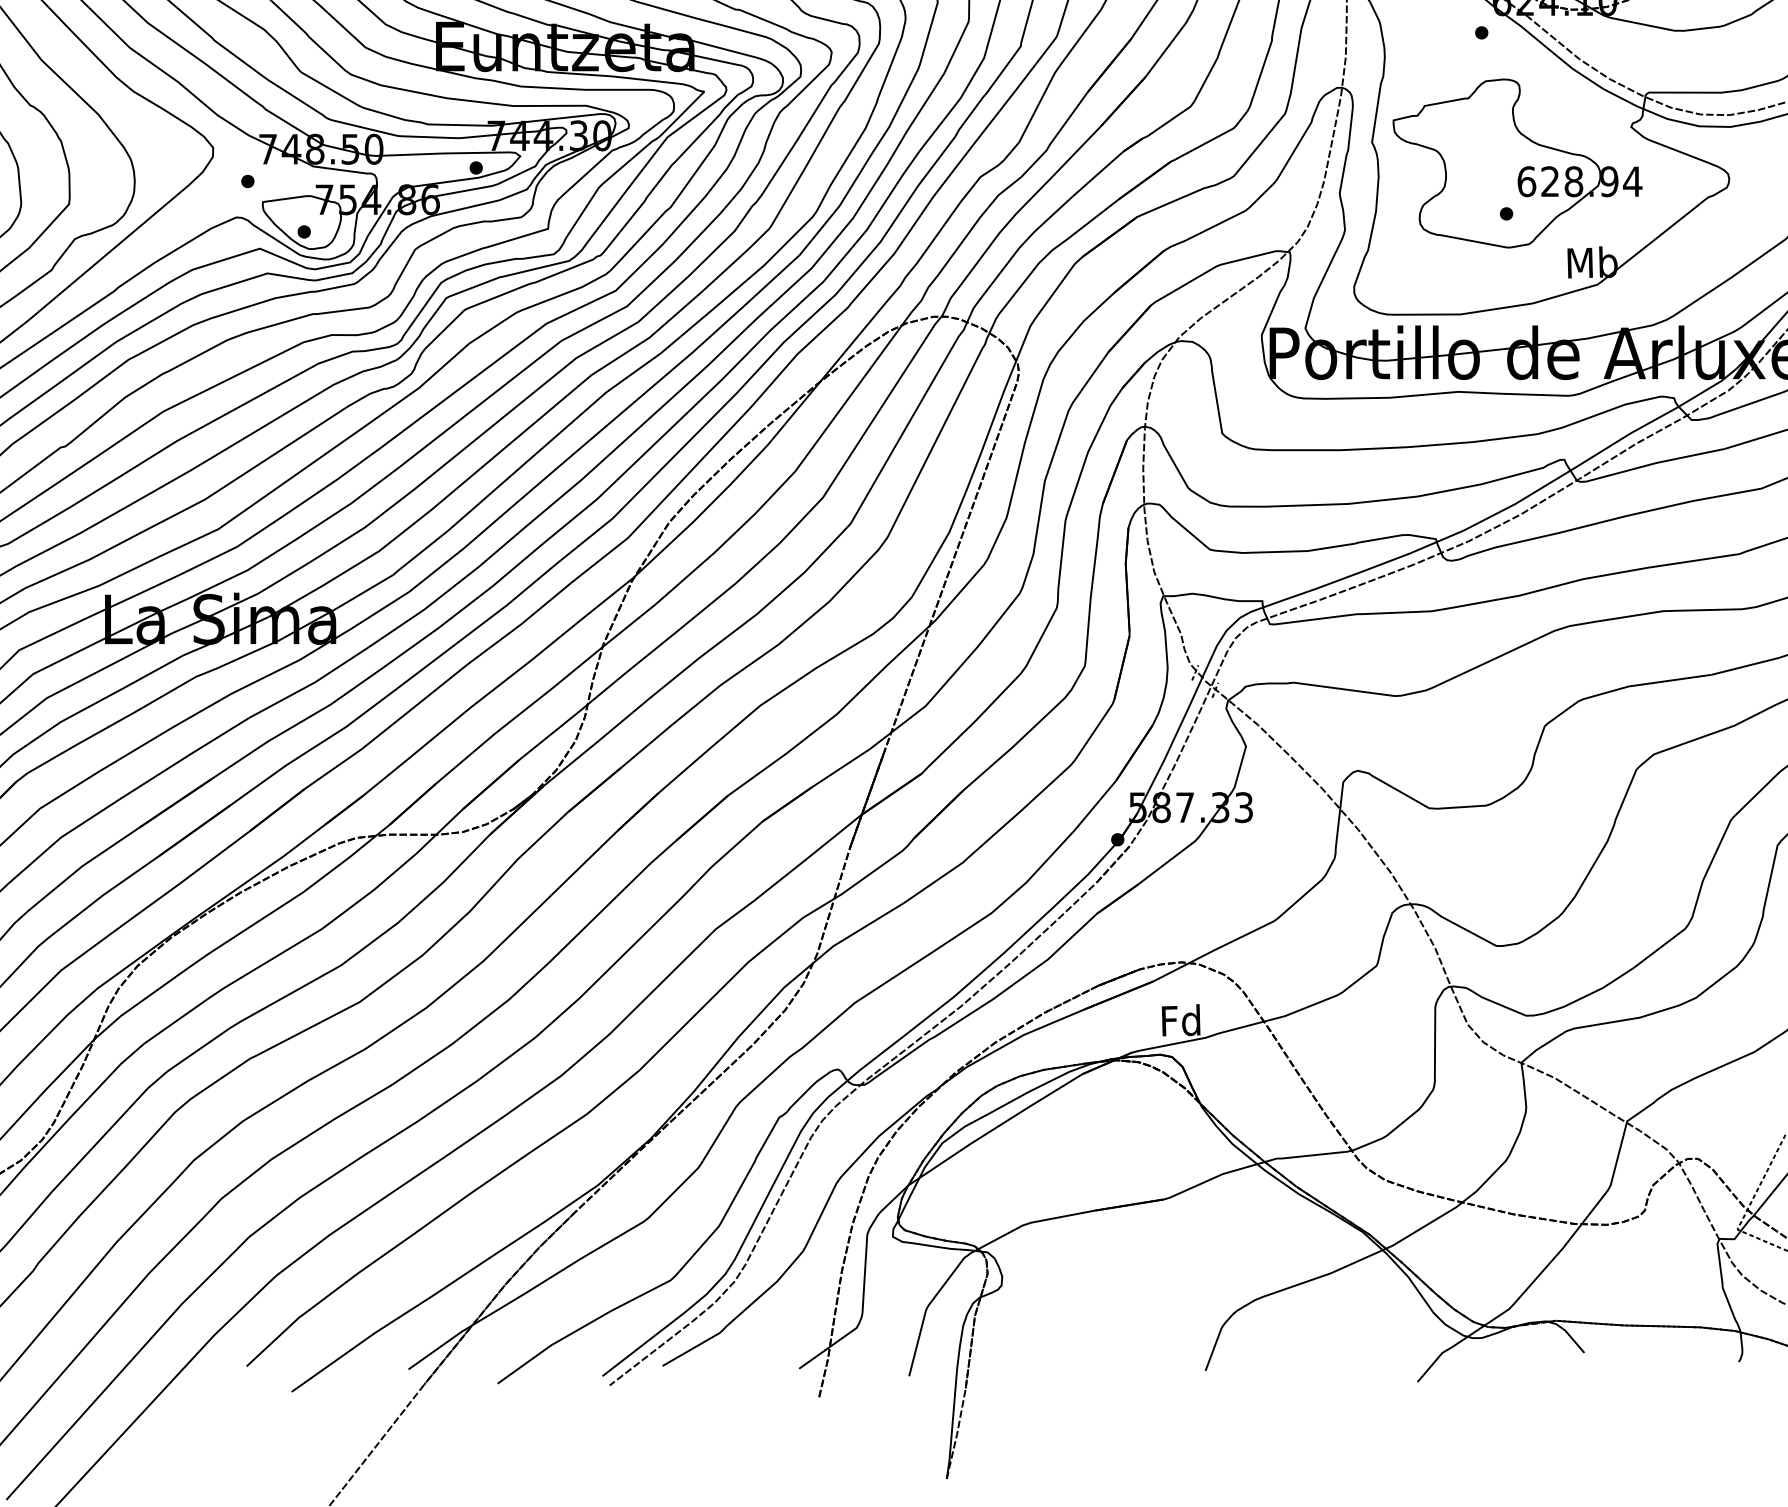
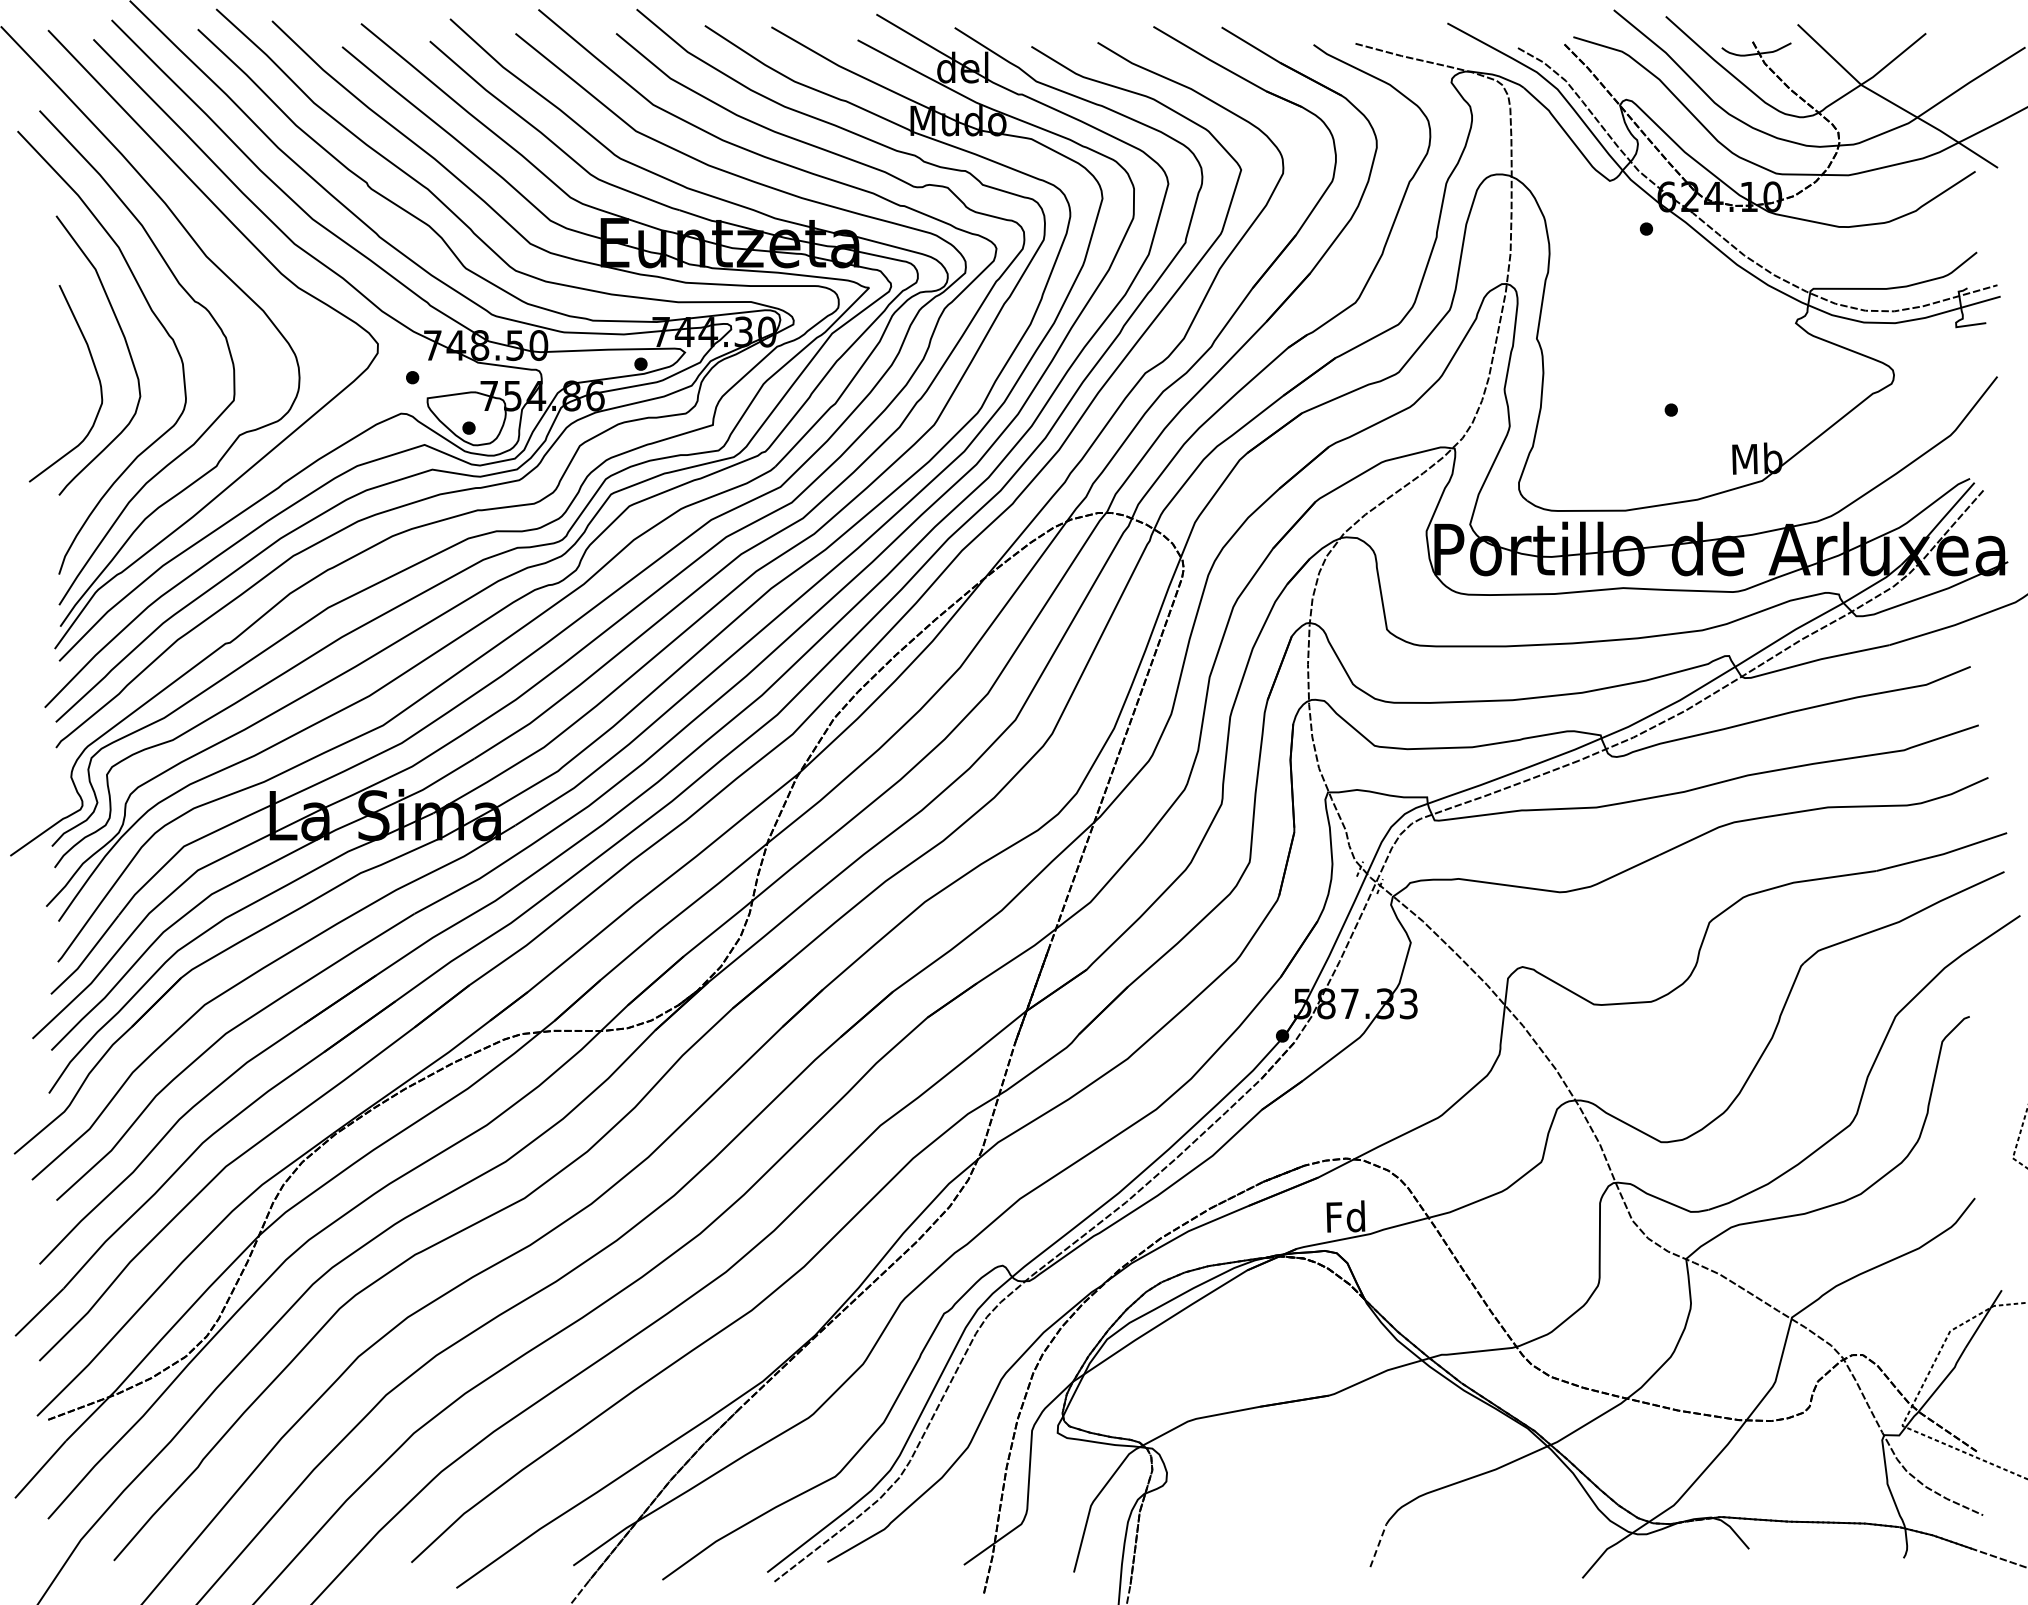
part: (1517, 163) -> (1682, 359), removed
line: (1213, 1349) -> (1378, 1545), solid -> dashed

